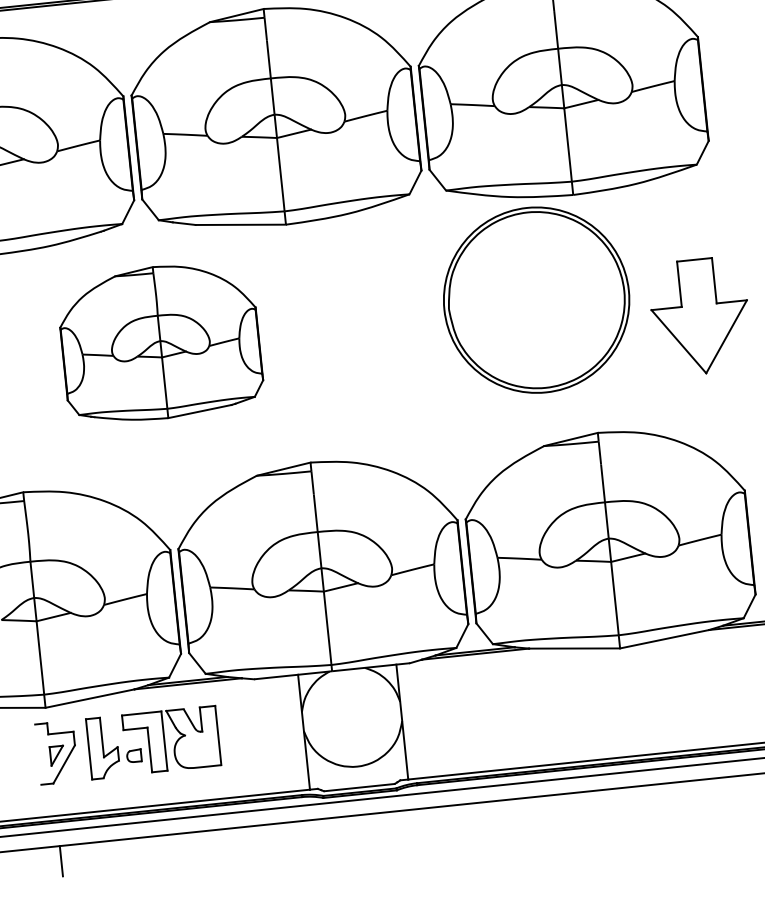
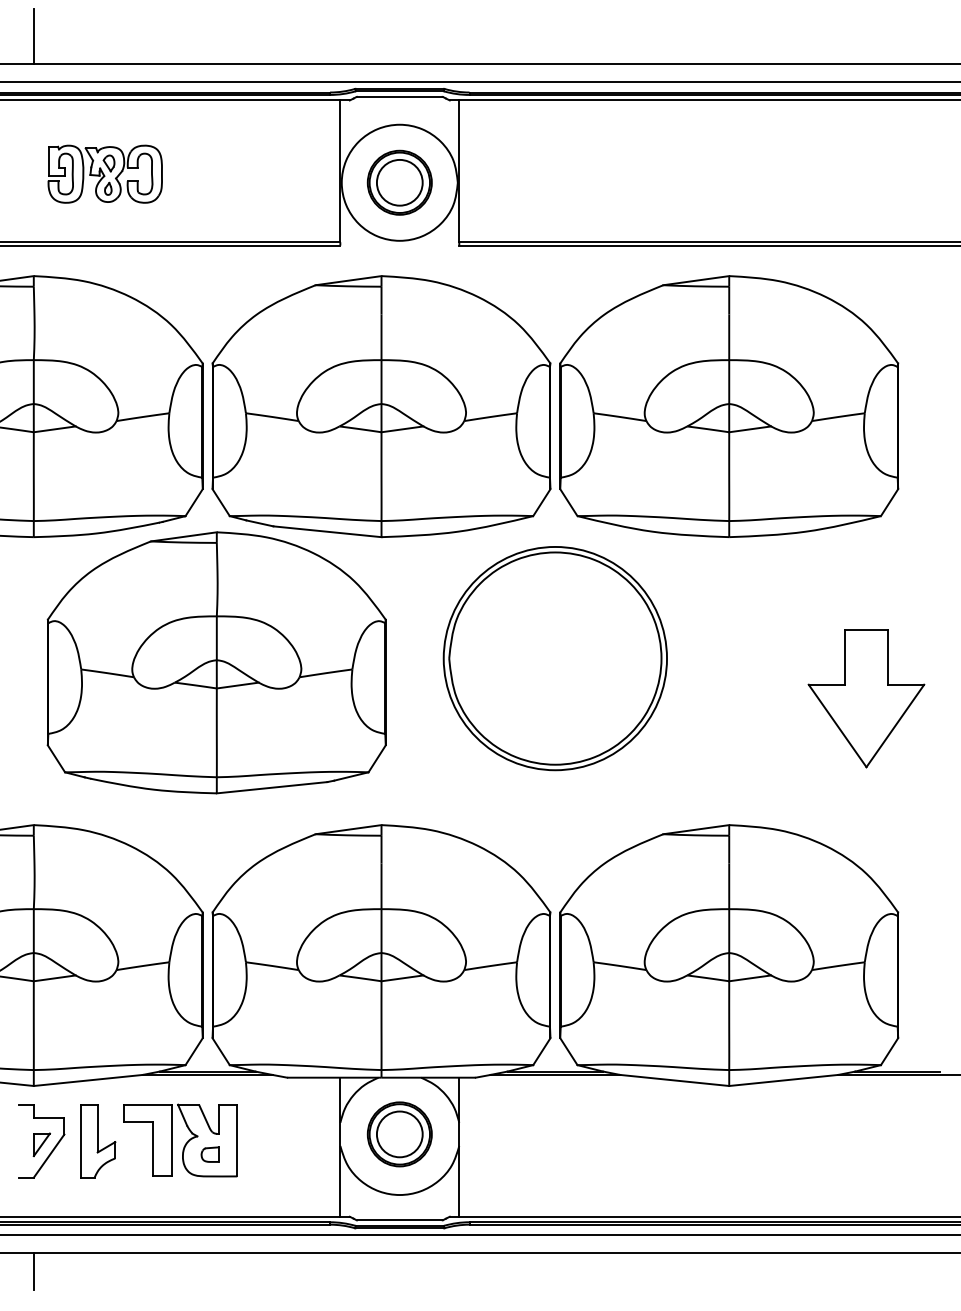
part: (535, 300) -> (554, 658), moved
part: (160, 342) -> (216, 662), size x1.43
part: (351, 716) -> (399, 1134), added
part: (133, 755) -> (209, 1154), moved

